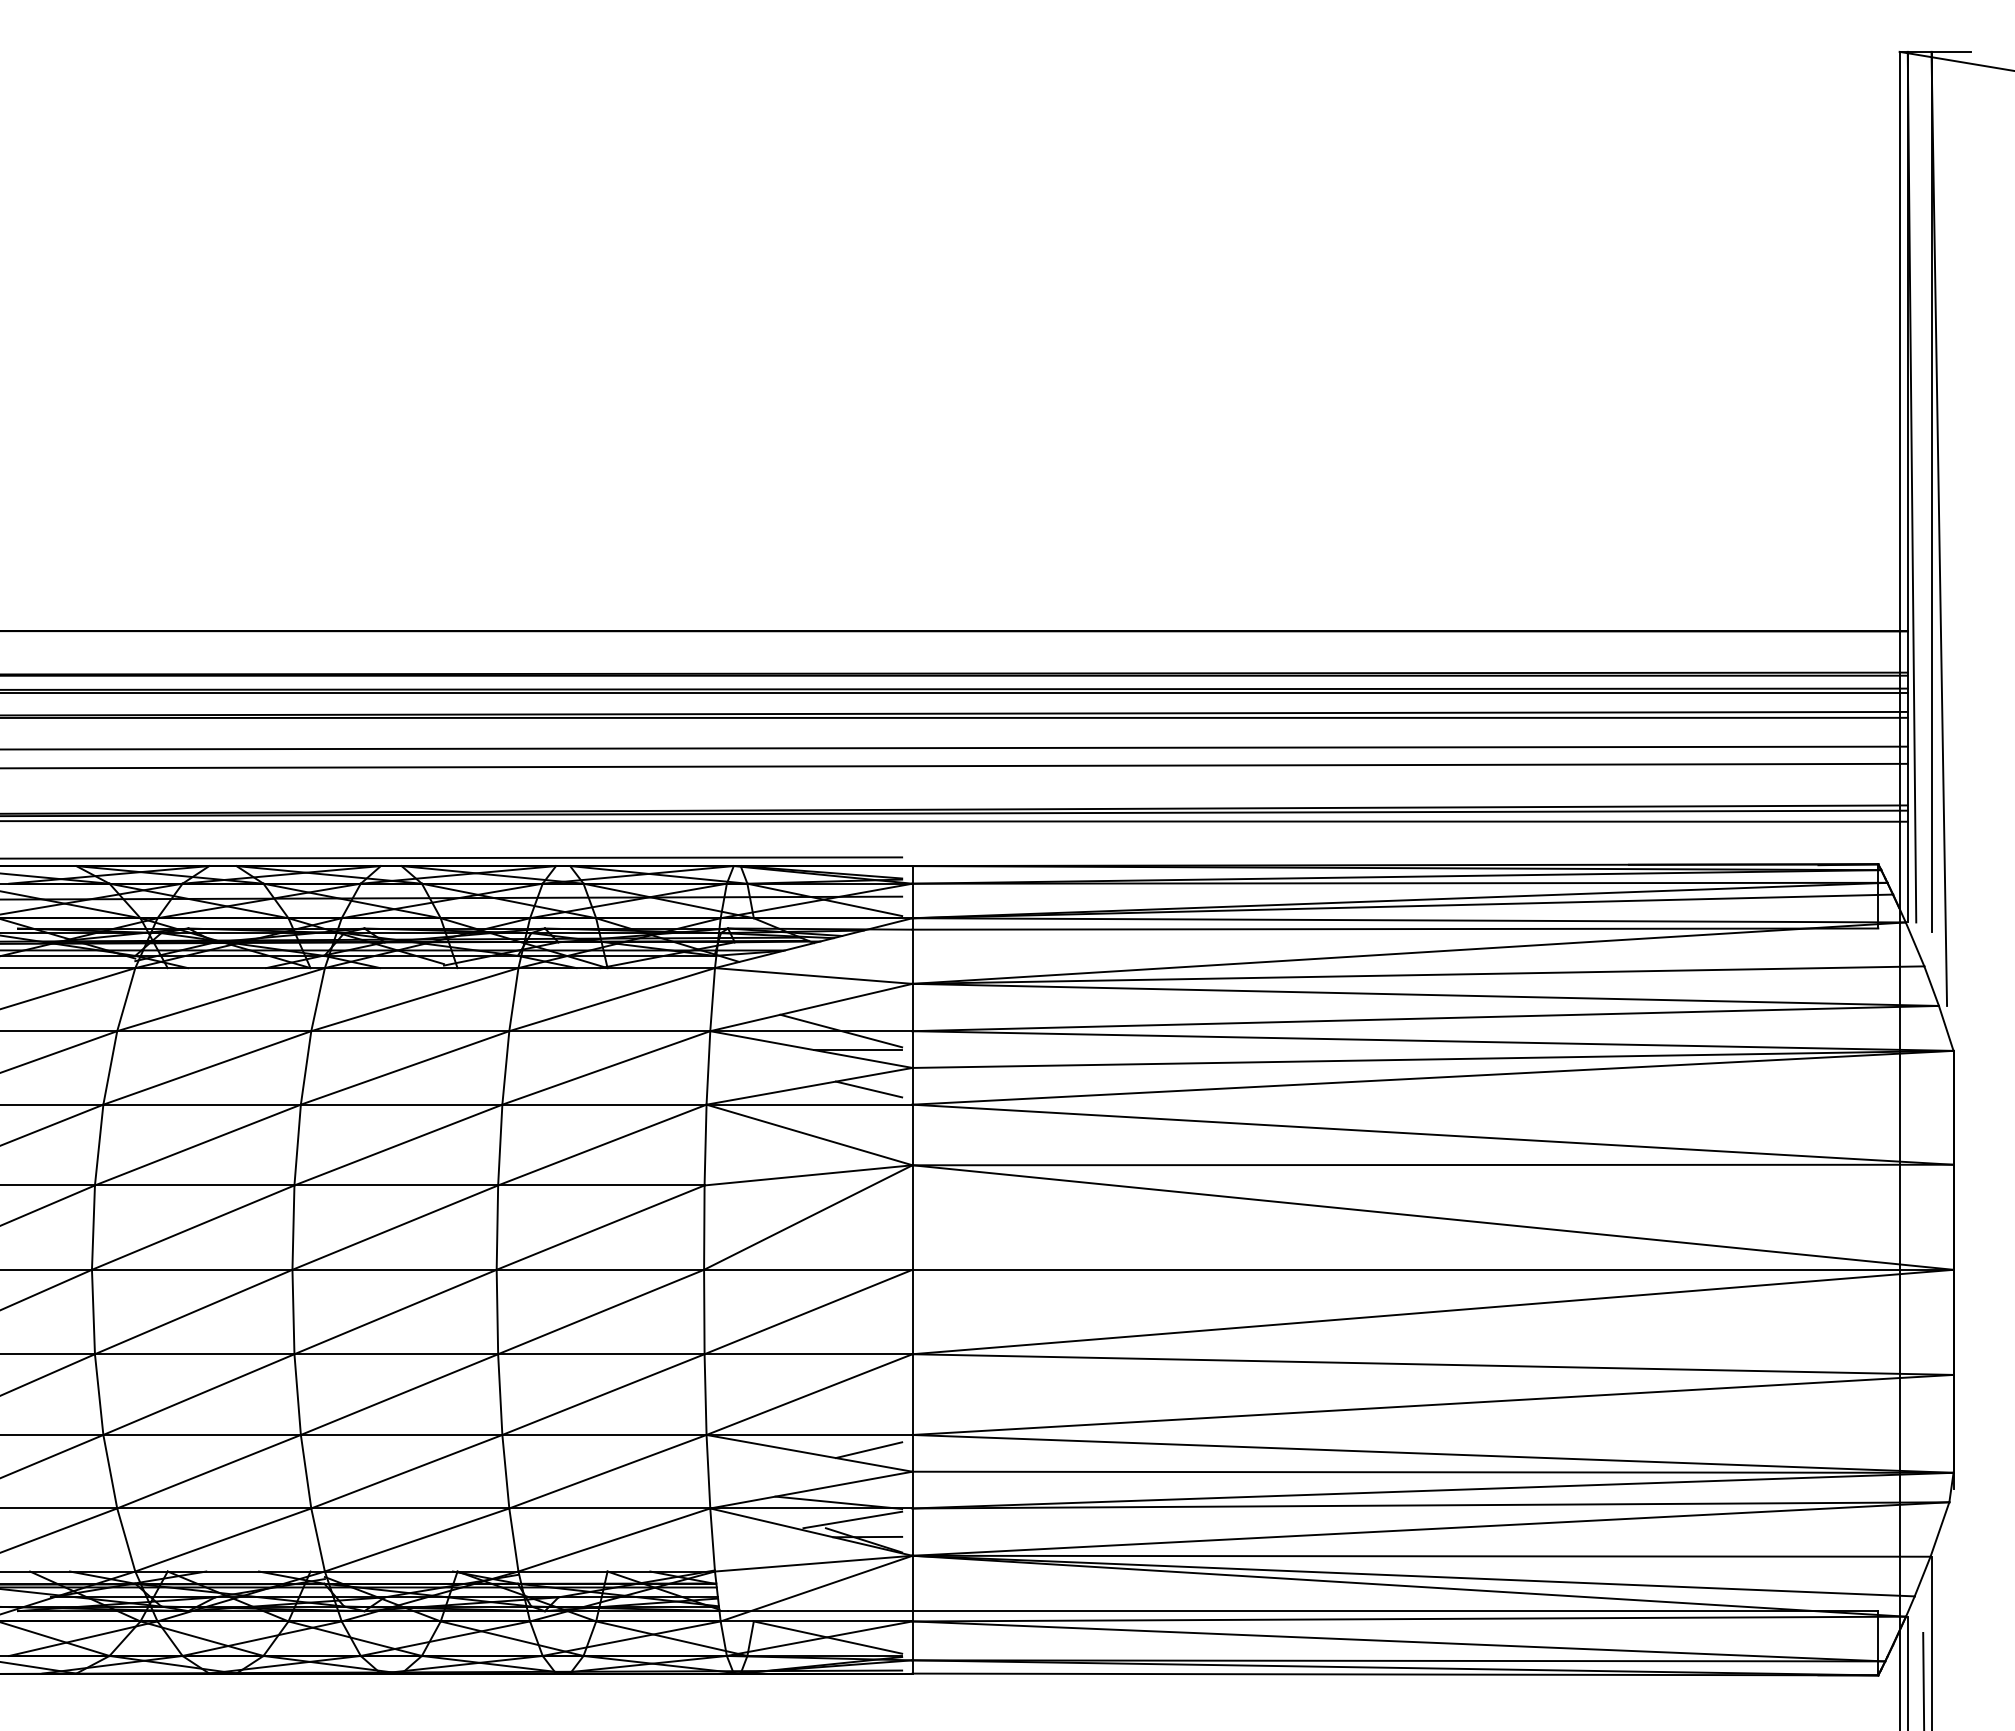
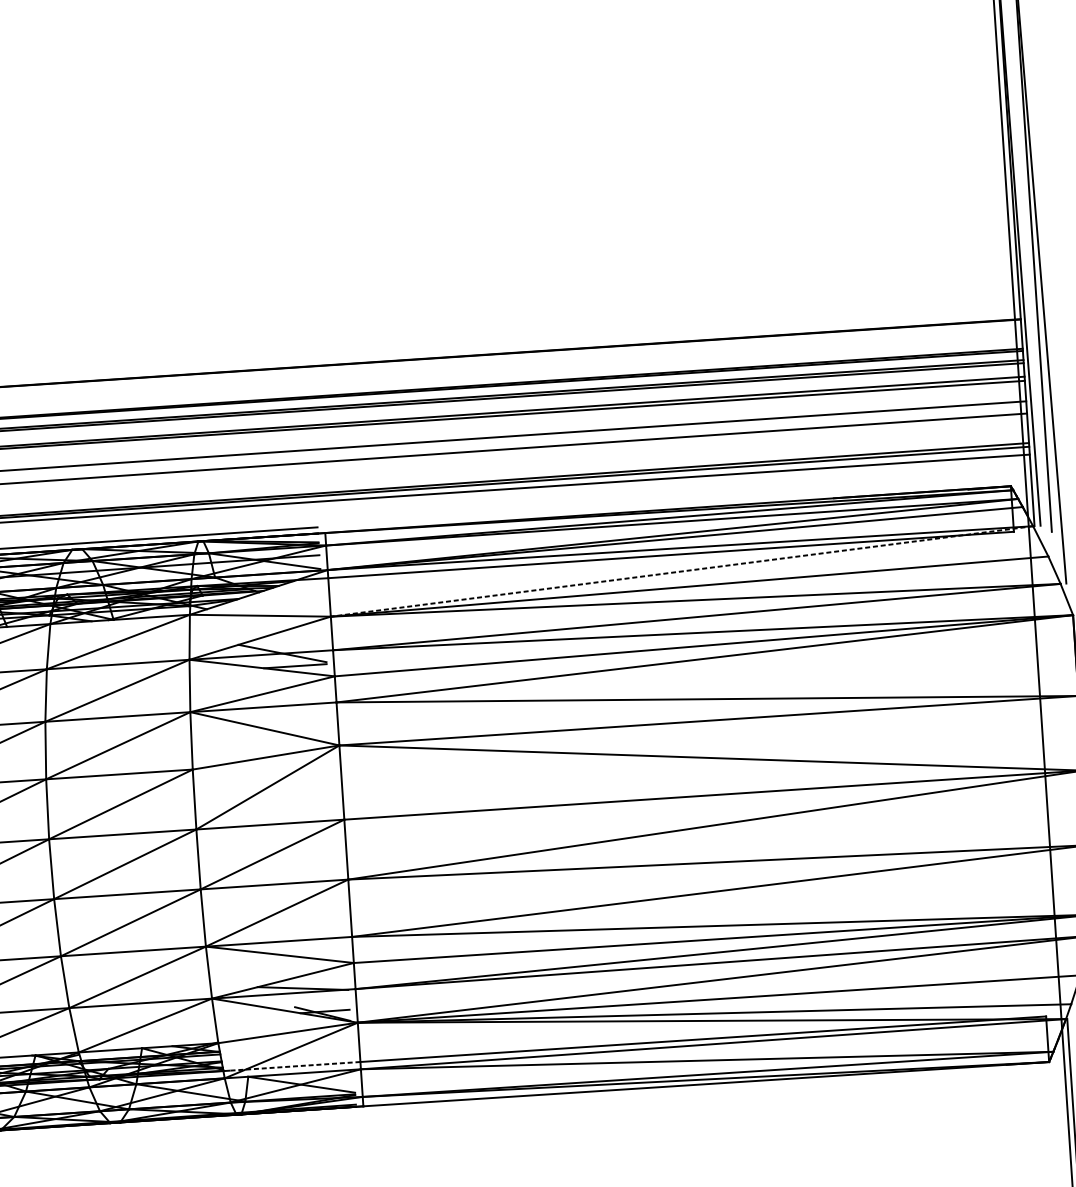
line: (1409, 953) -> (682, 571), solid -> dashed
line: (868, 1089) -> (304, 693), removed
line: (868, 1450) -> (321, 950), removed
line: (852, 1519) -> (313, 999), removed
line: (819, 1611) -> (294, 1066), solid -> dashed

